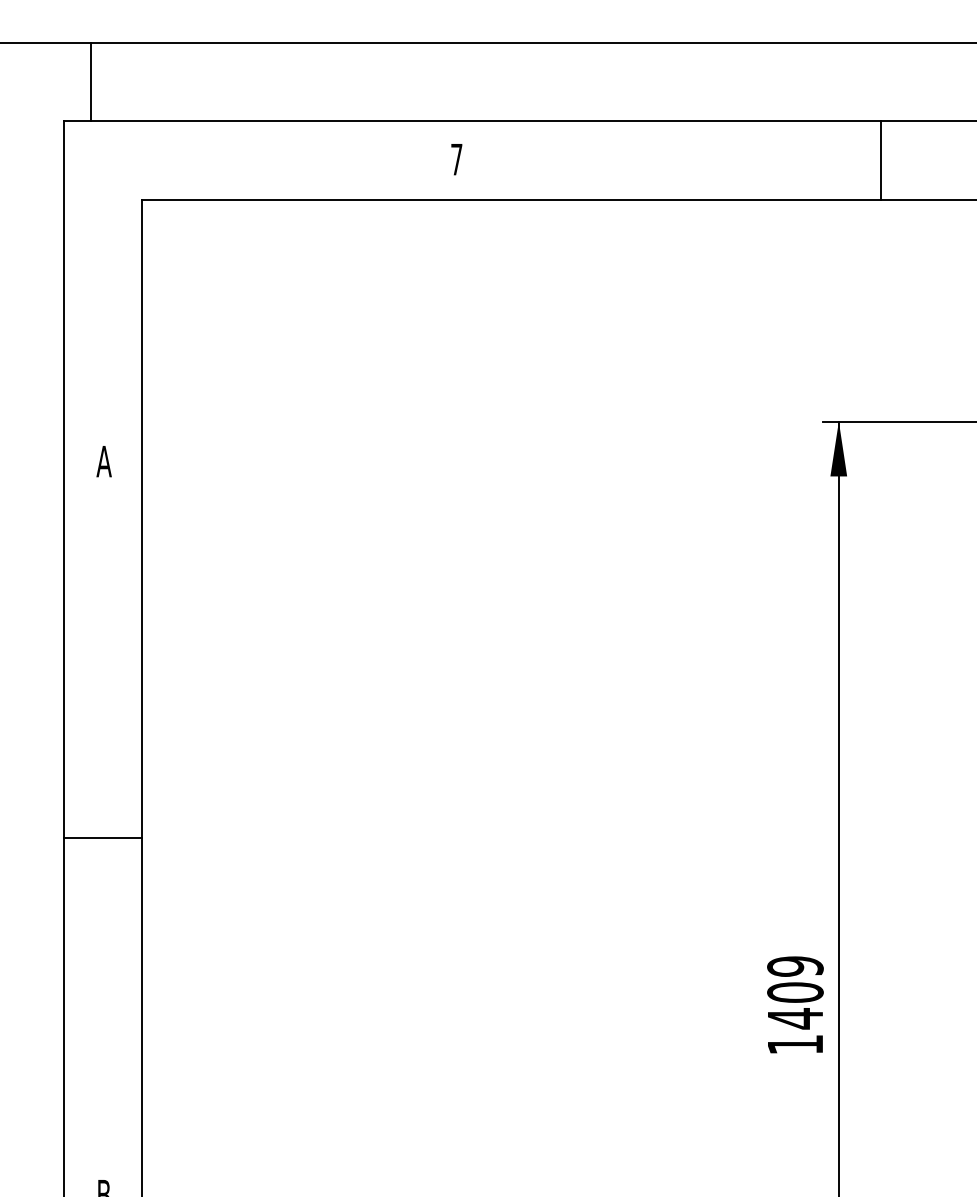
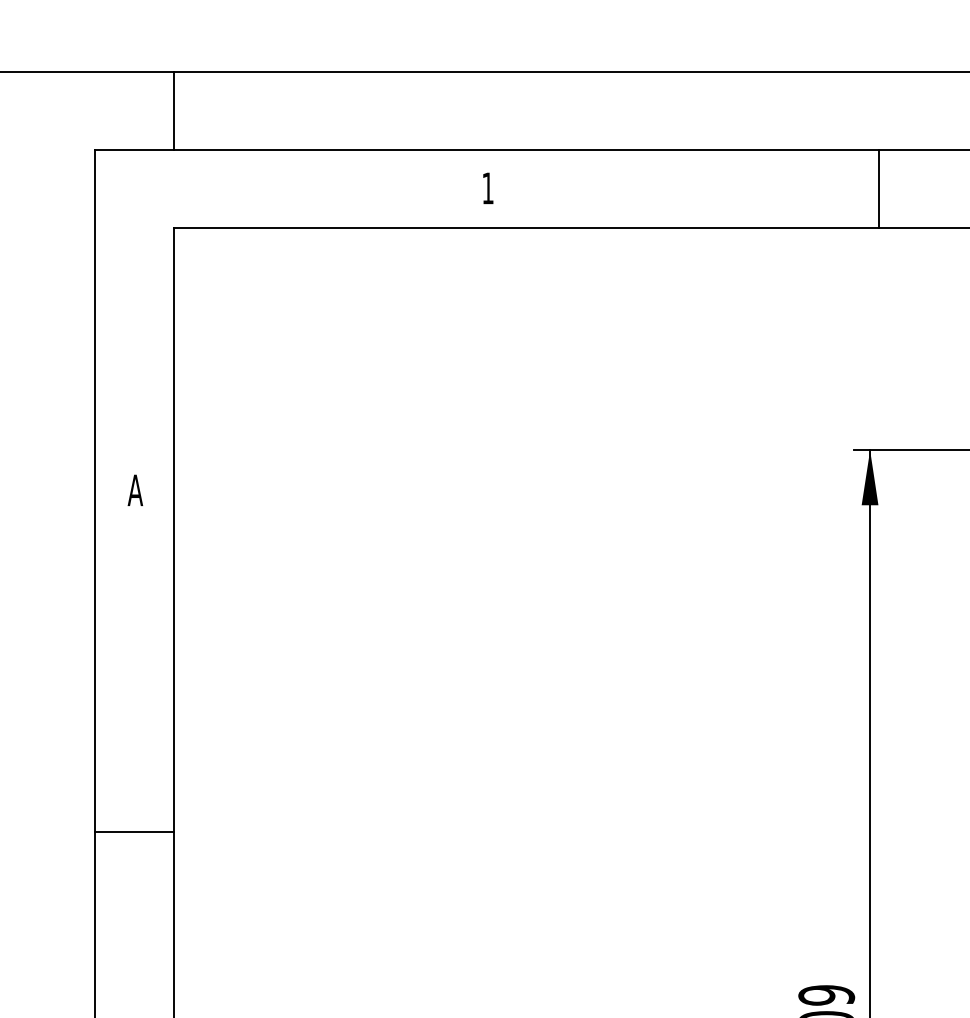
line: (91, 81) -> (173, 110), moved
text: (456, 159) -> (487, 188), 7 -> 1
line: (881, 160) -> (879, 189), moved
line: (103, 838) -> (134, 832), moved

